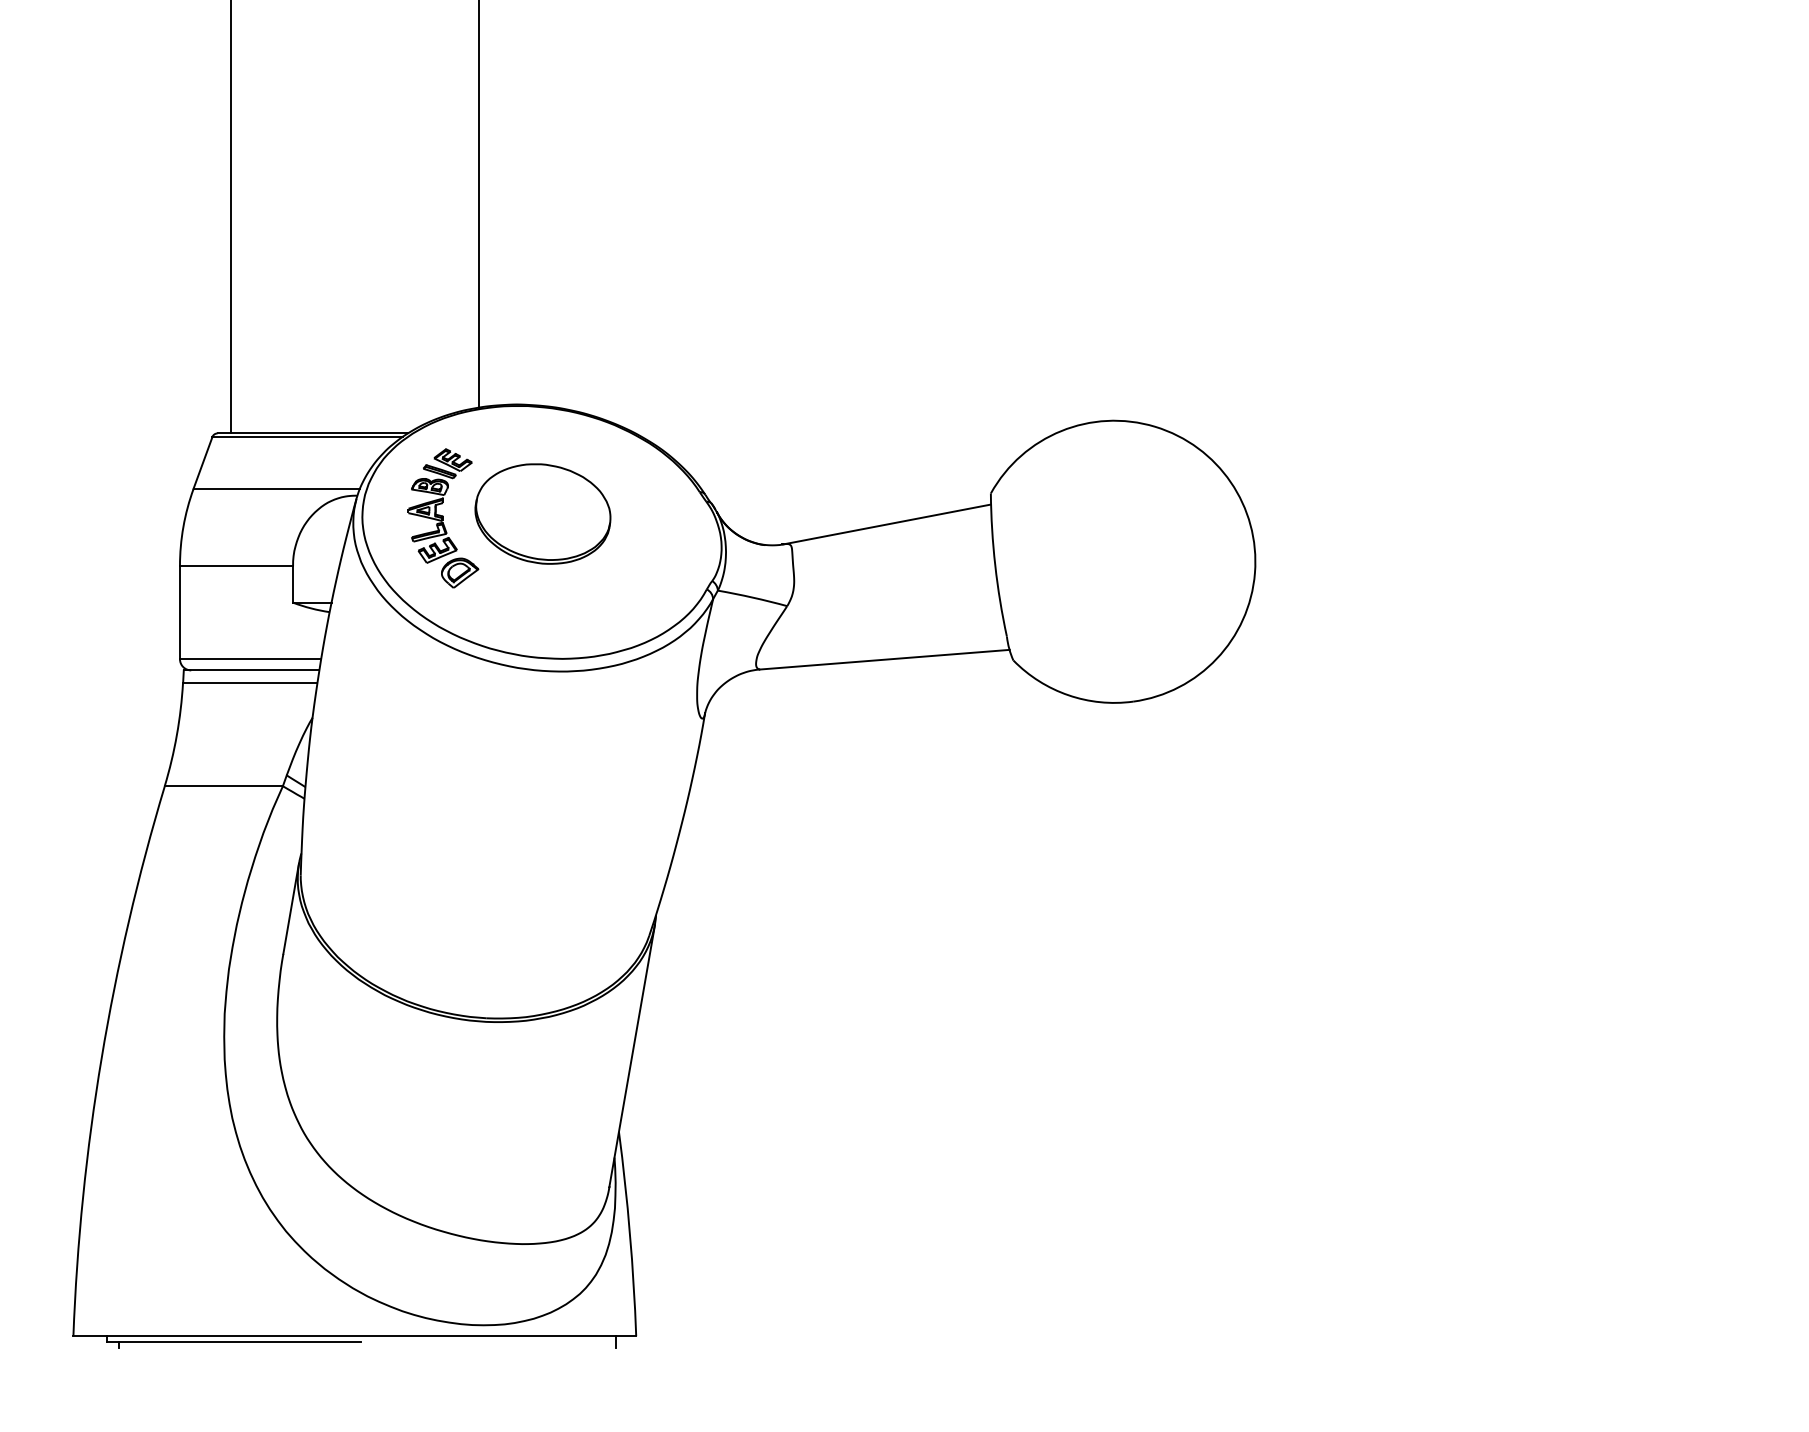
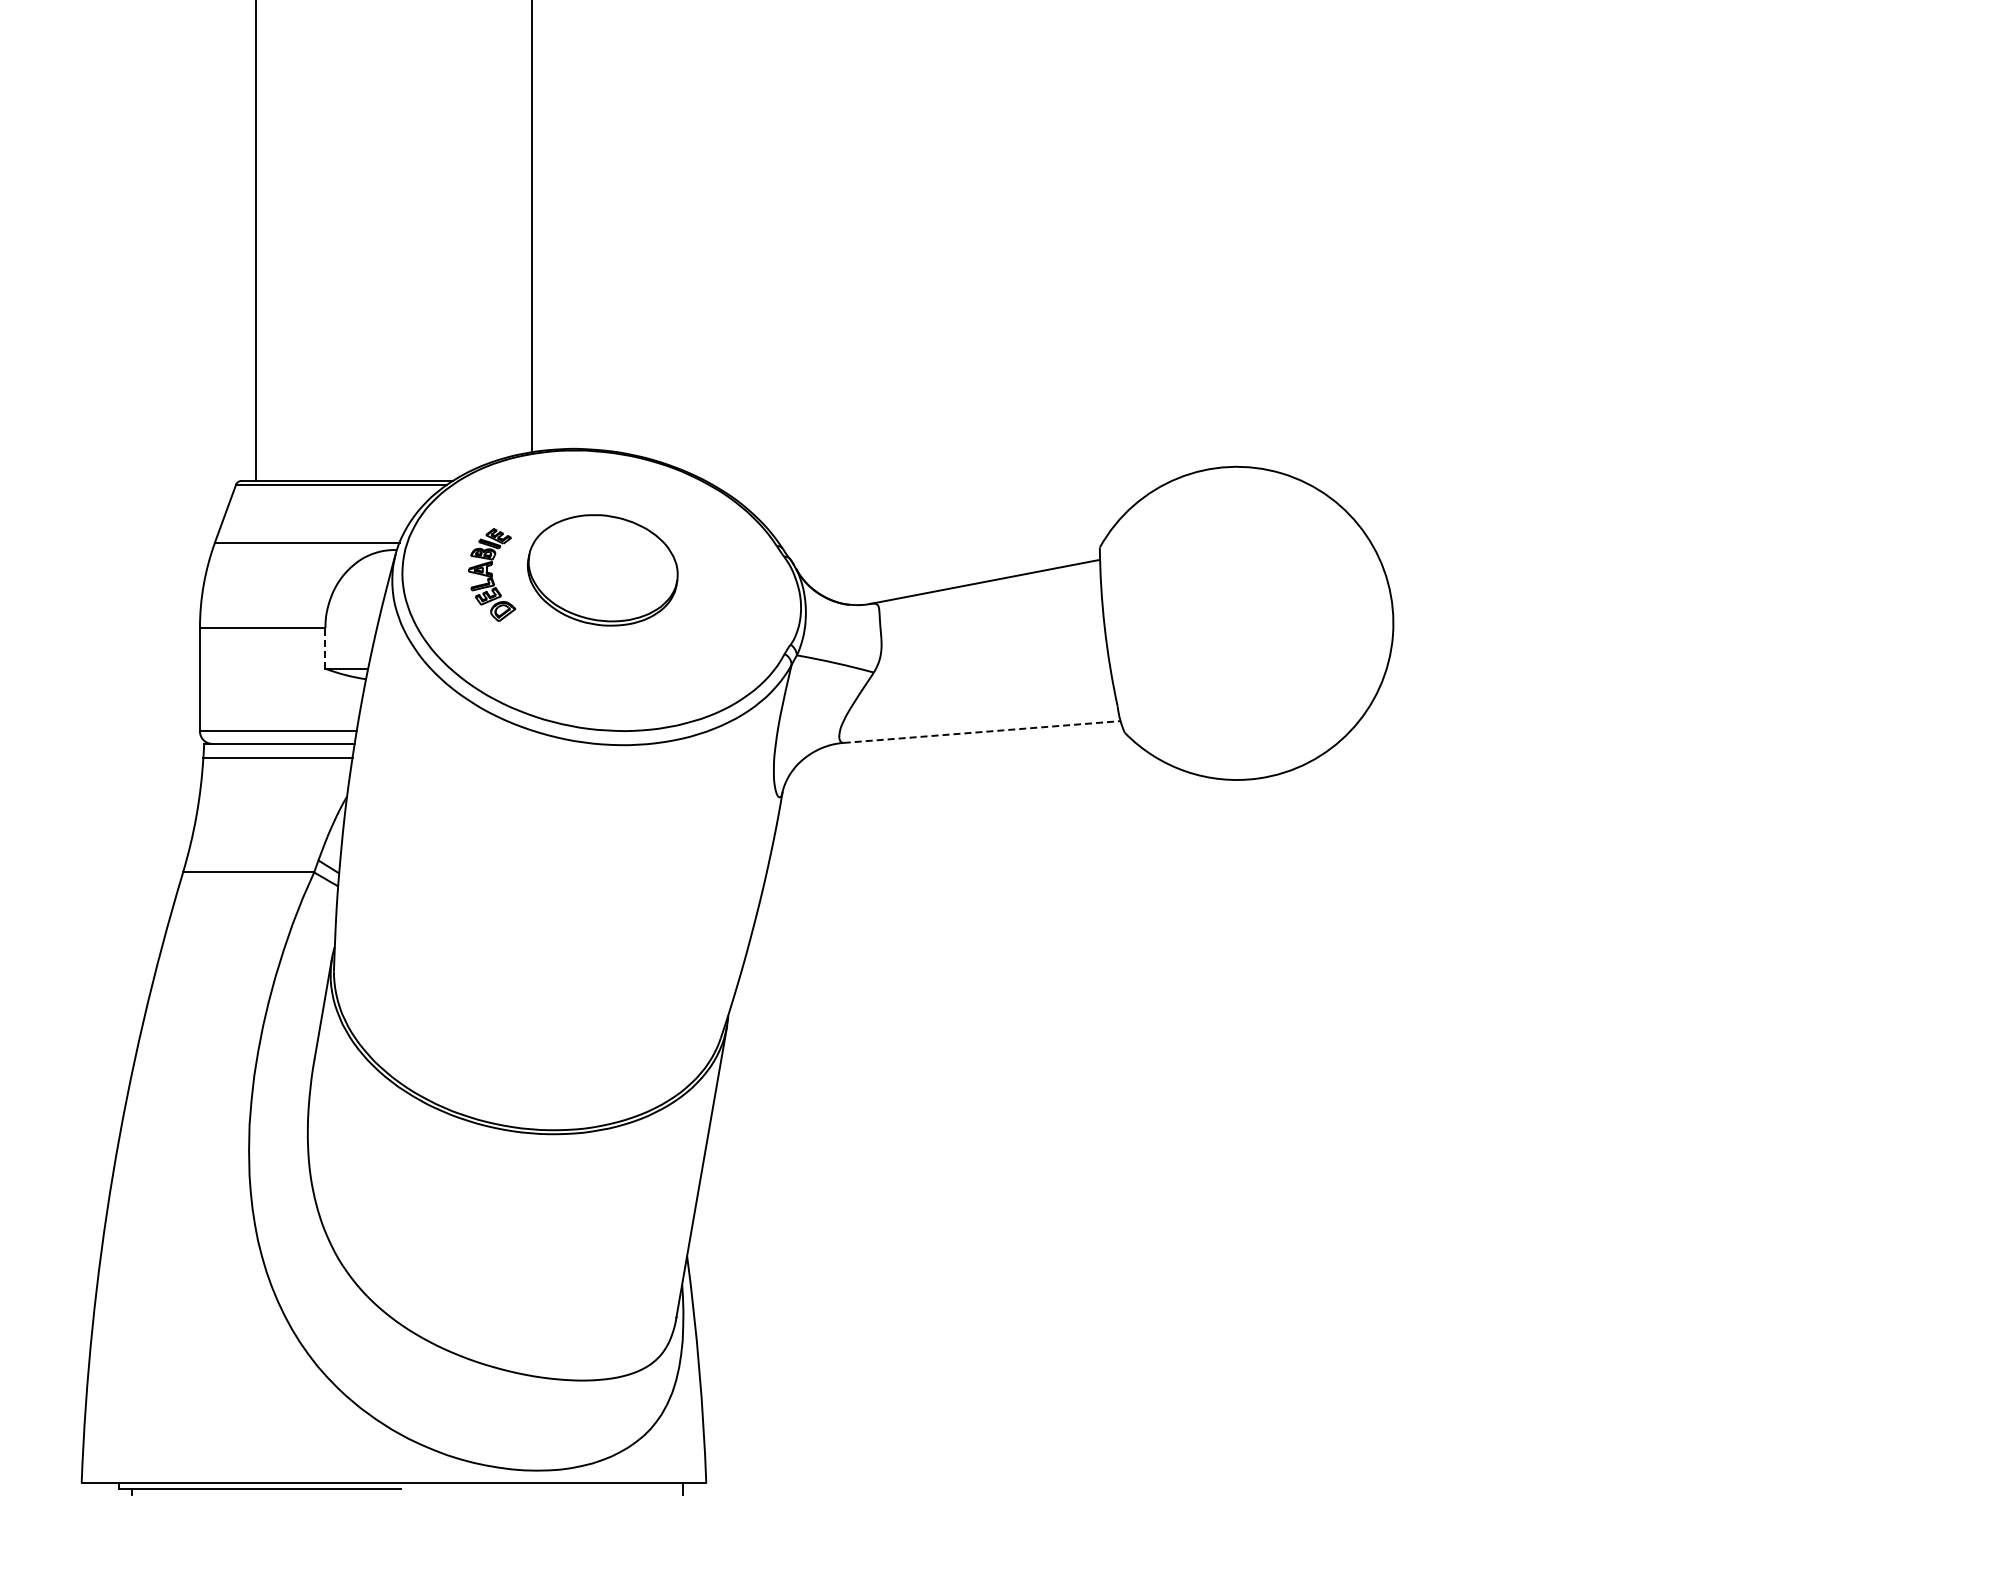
part: (442, 517) -> (491, 574), size x0.6
line: (293, 583) -> (325, 647), solid -> dashed
line: (885, 660) -> (982, 732), solid -> dashed

